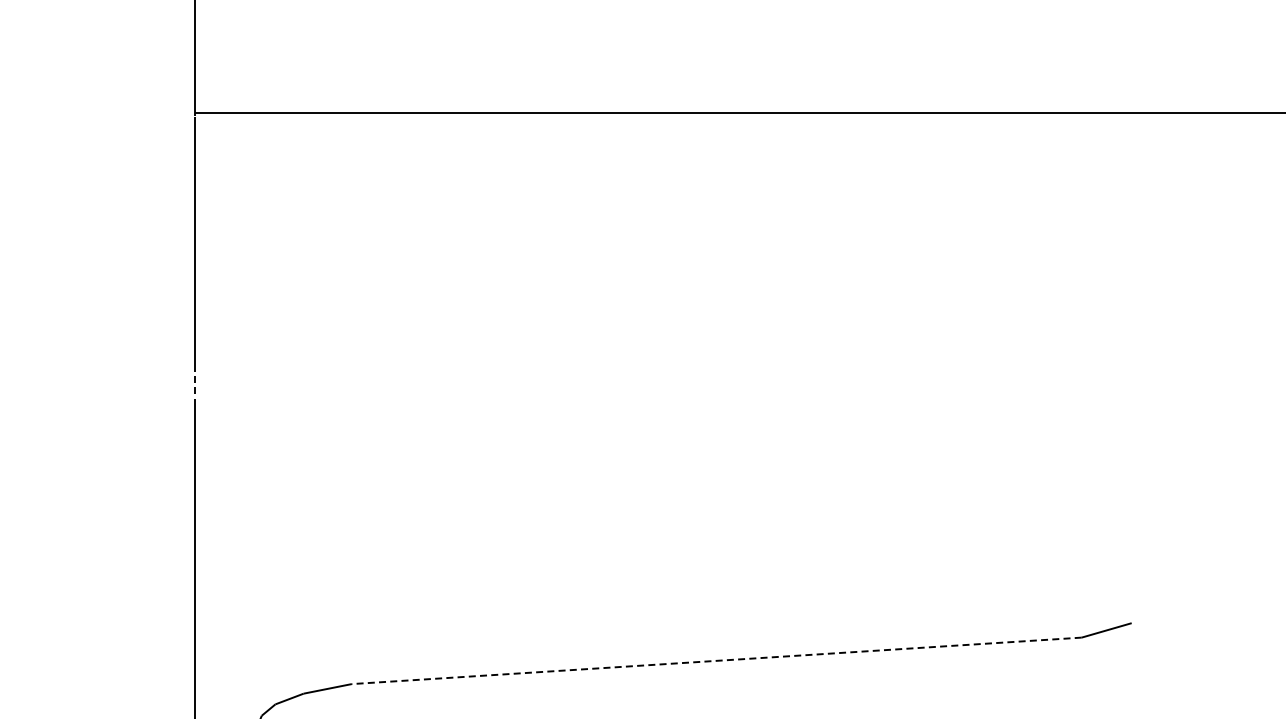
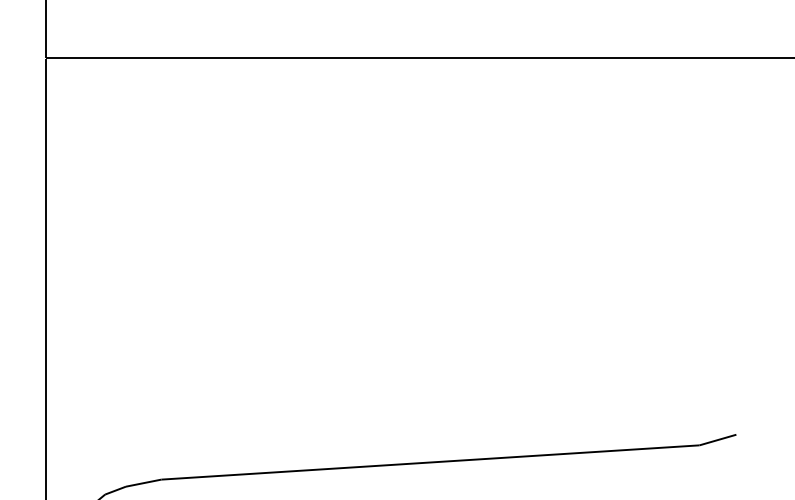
line: (195, 382) -> (46, 257), dashed -> solid
line: (716, 660) -> (430, 462), dashed -> solid

